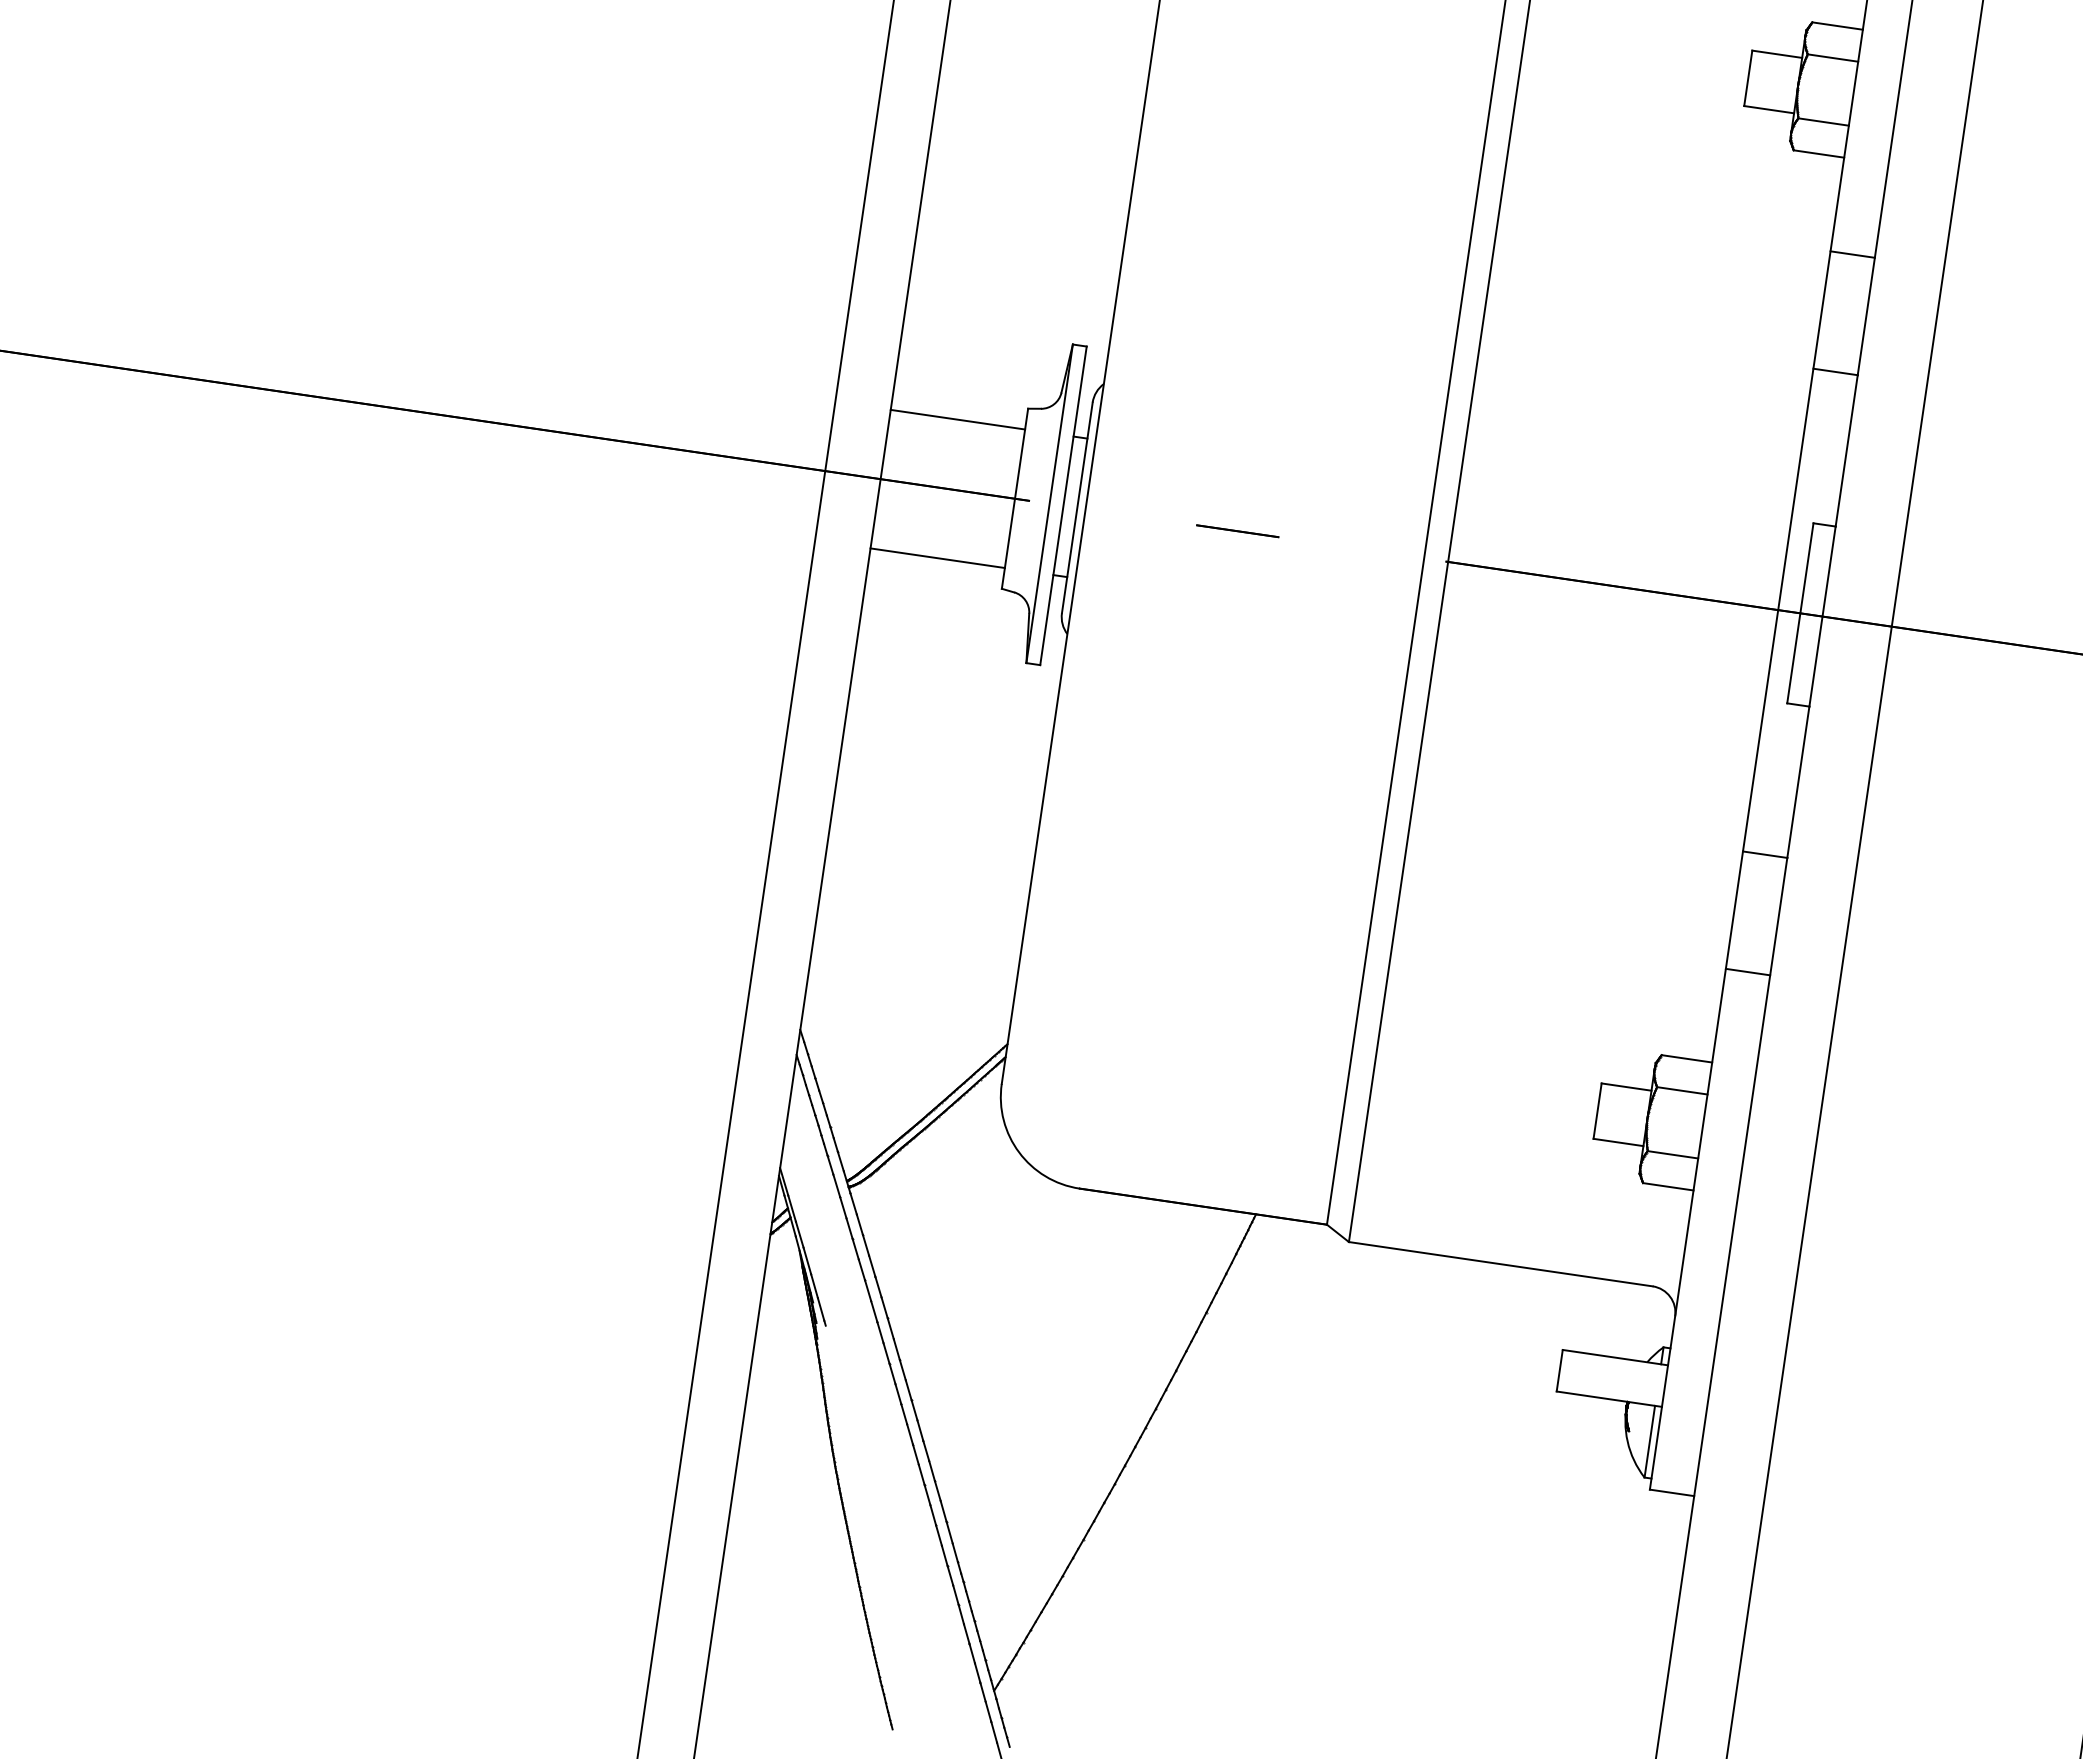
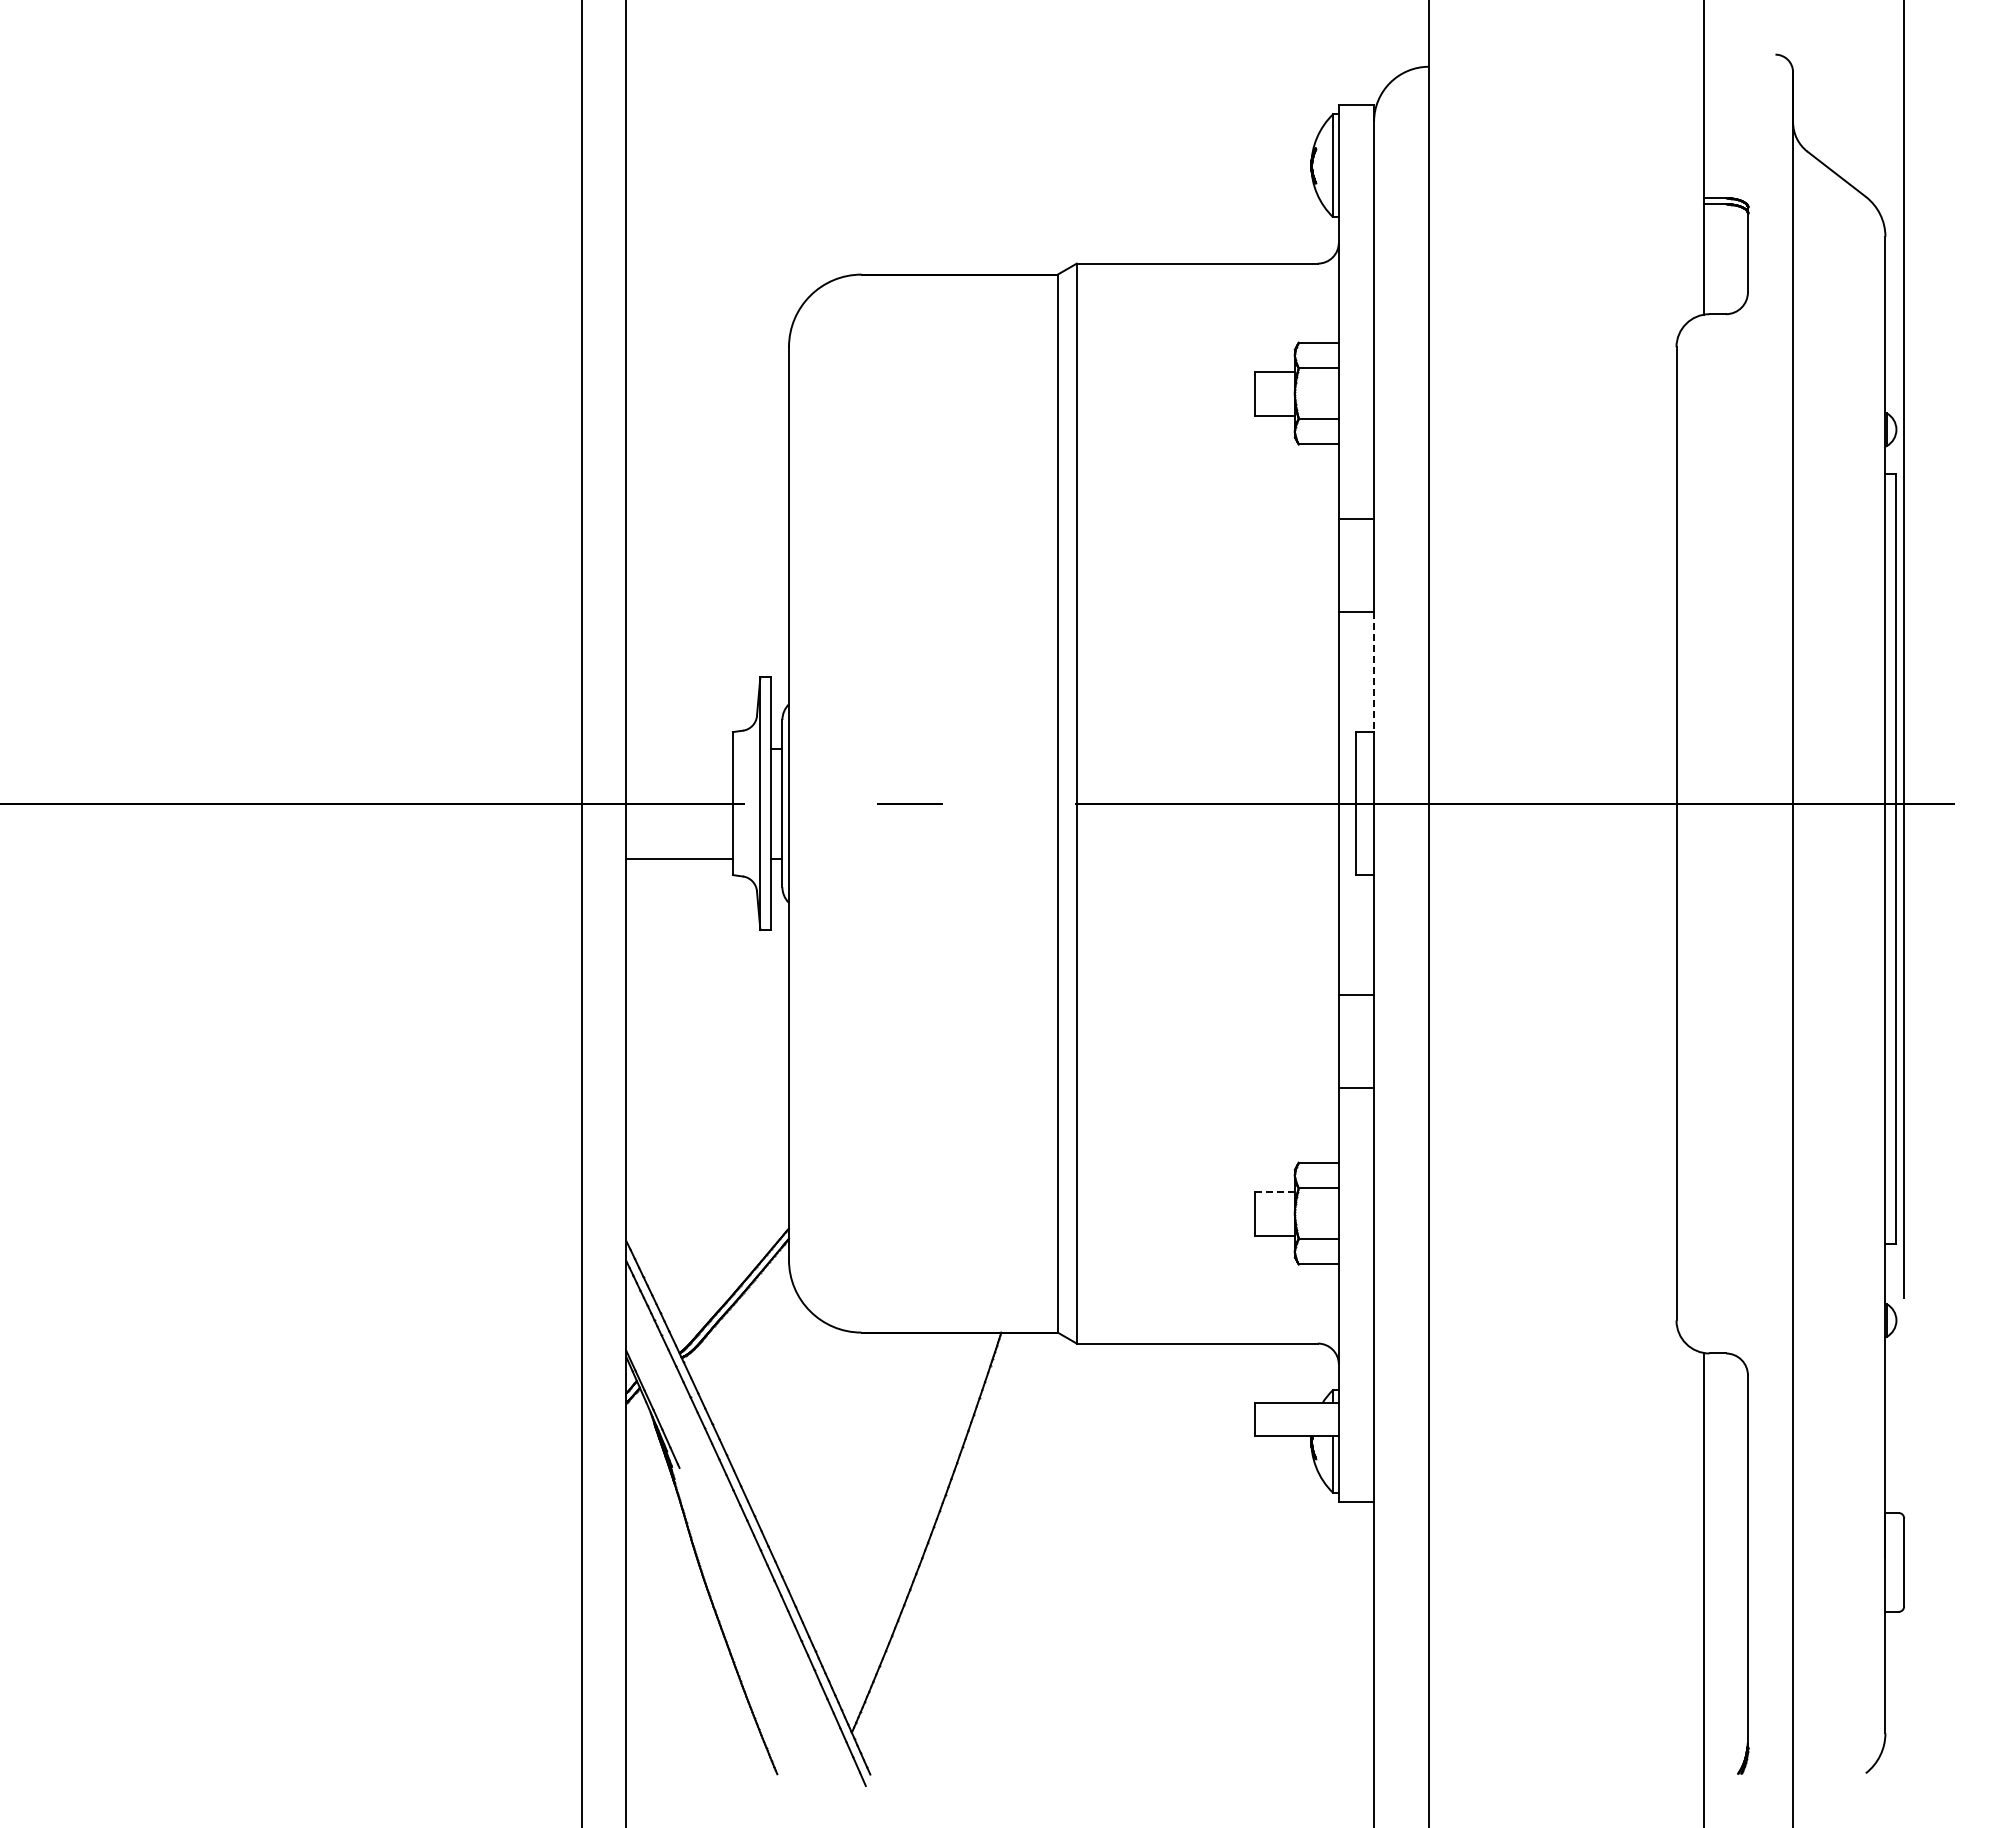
line: (957, 419) -> (679, 748), removed
line: (1847, 451) -> (1374, 672), solid -> dashed
line: (1627, 1087) -> (1275, 1191), solid -> dashed

